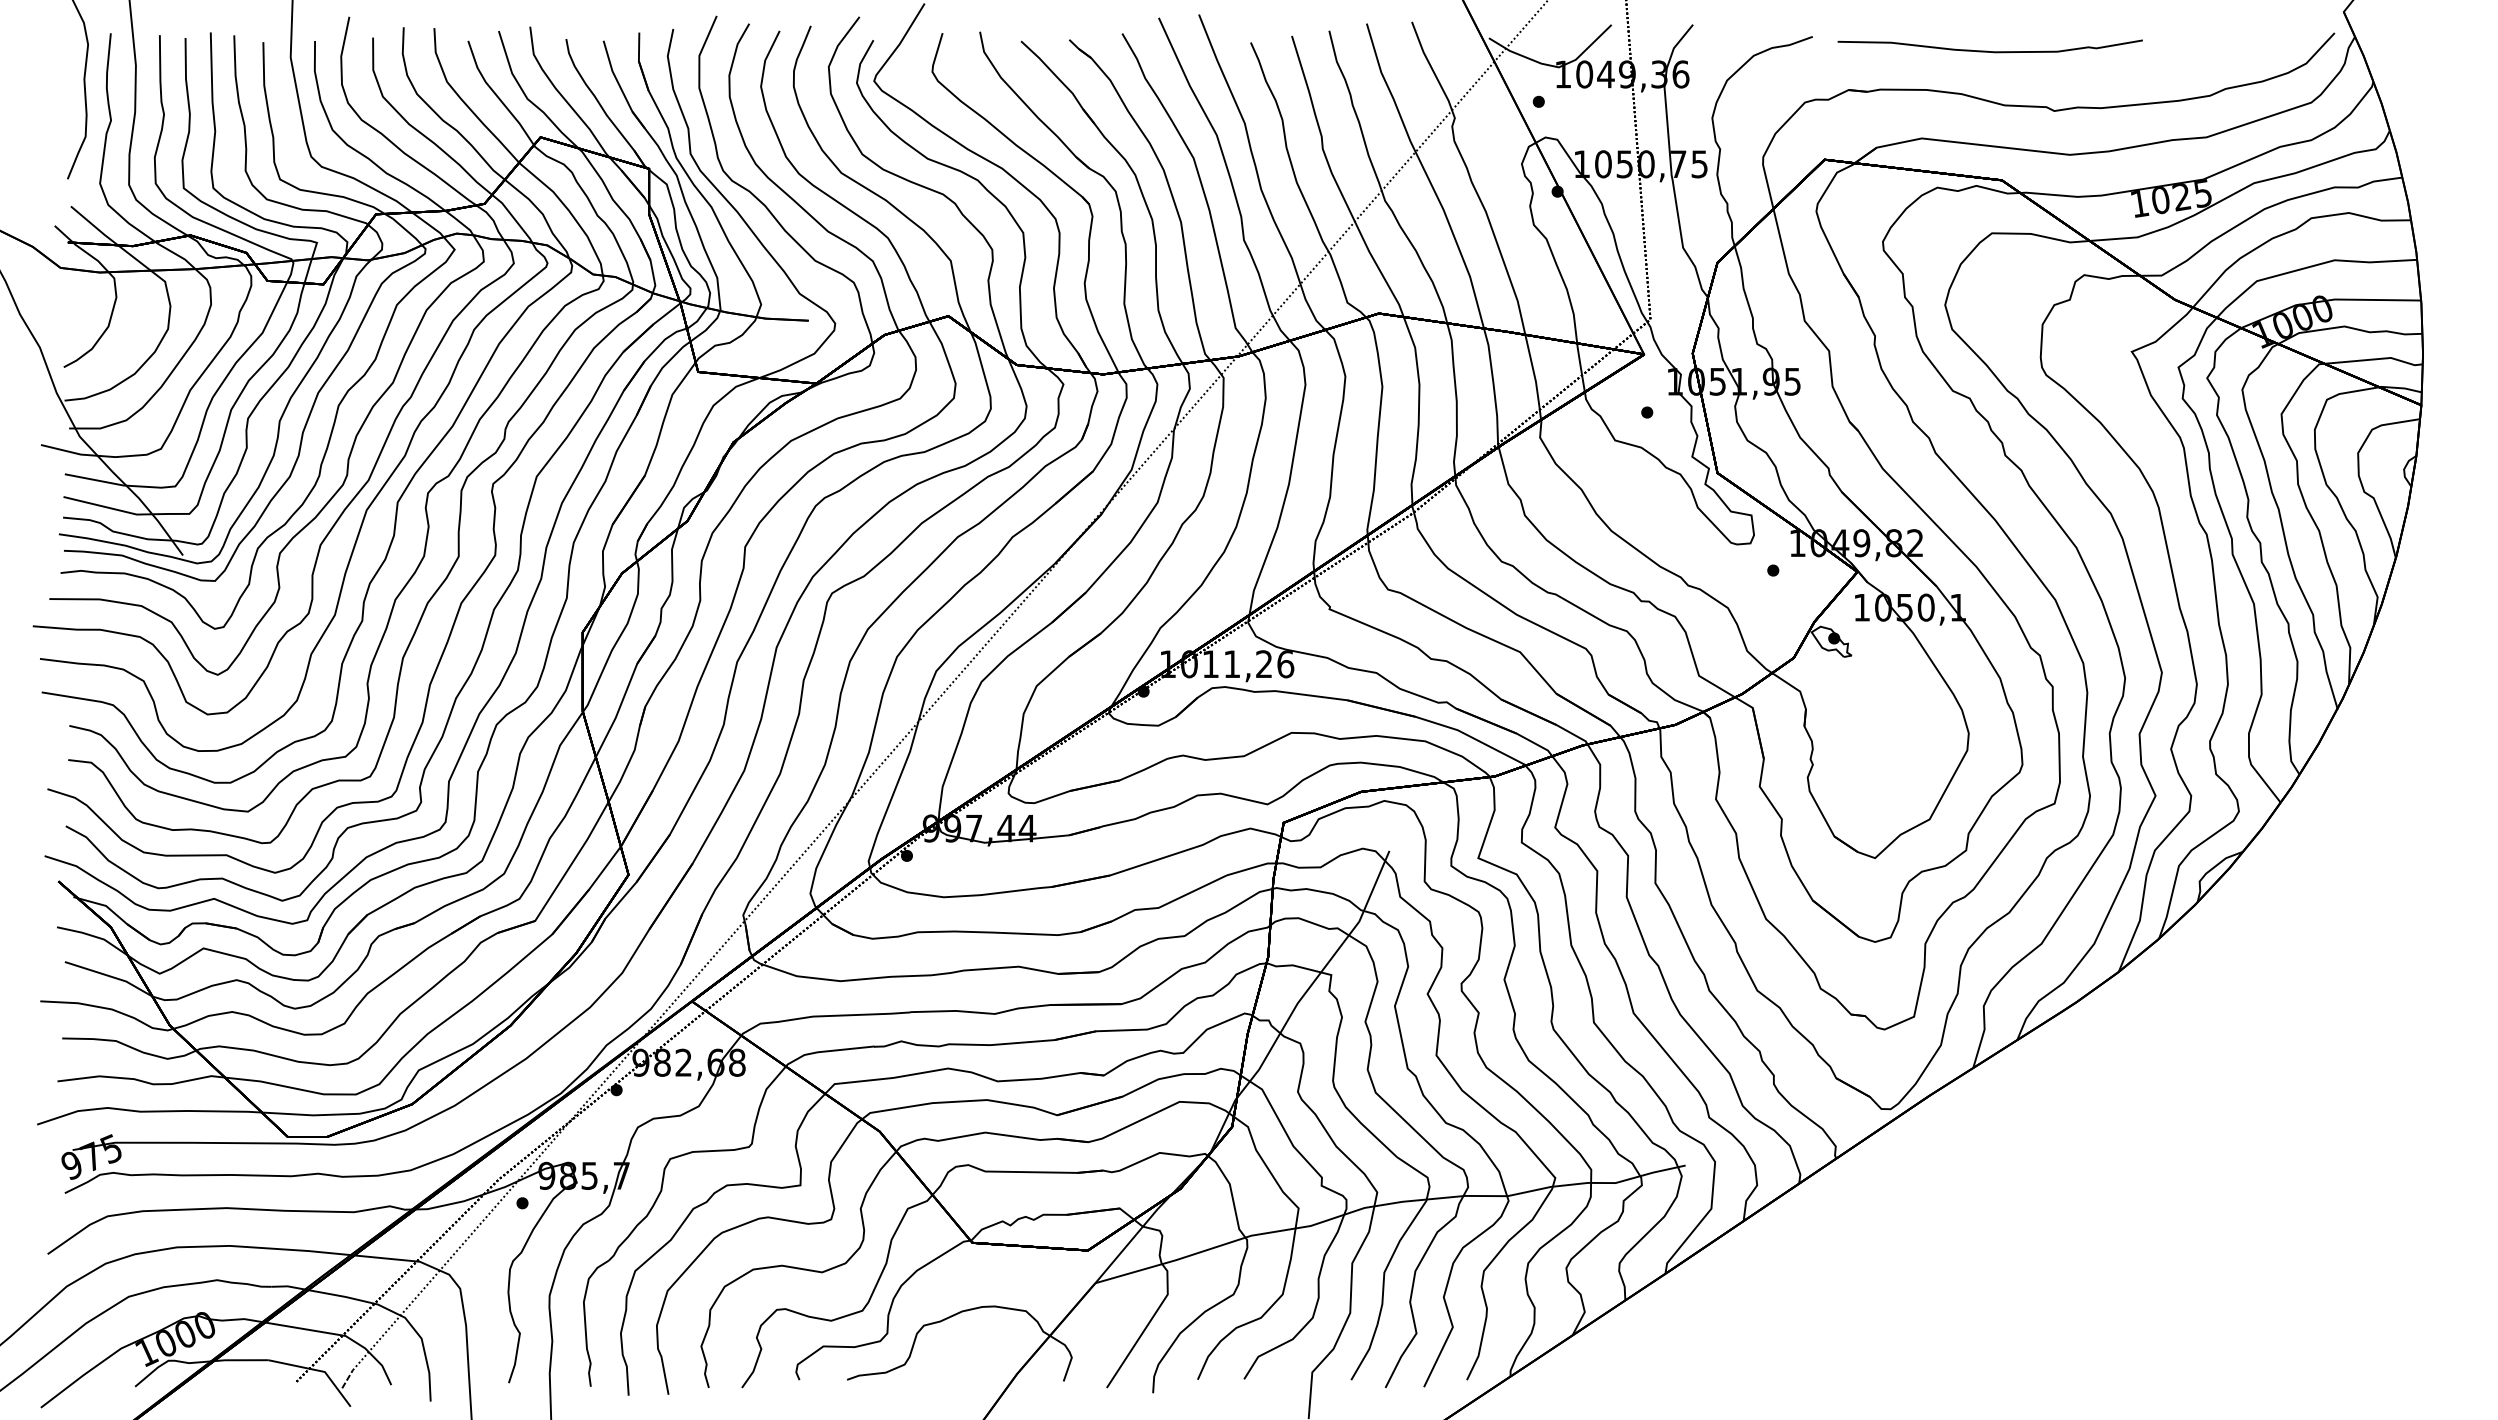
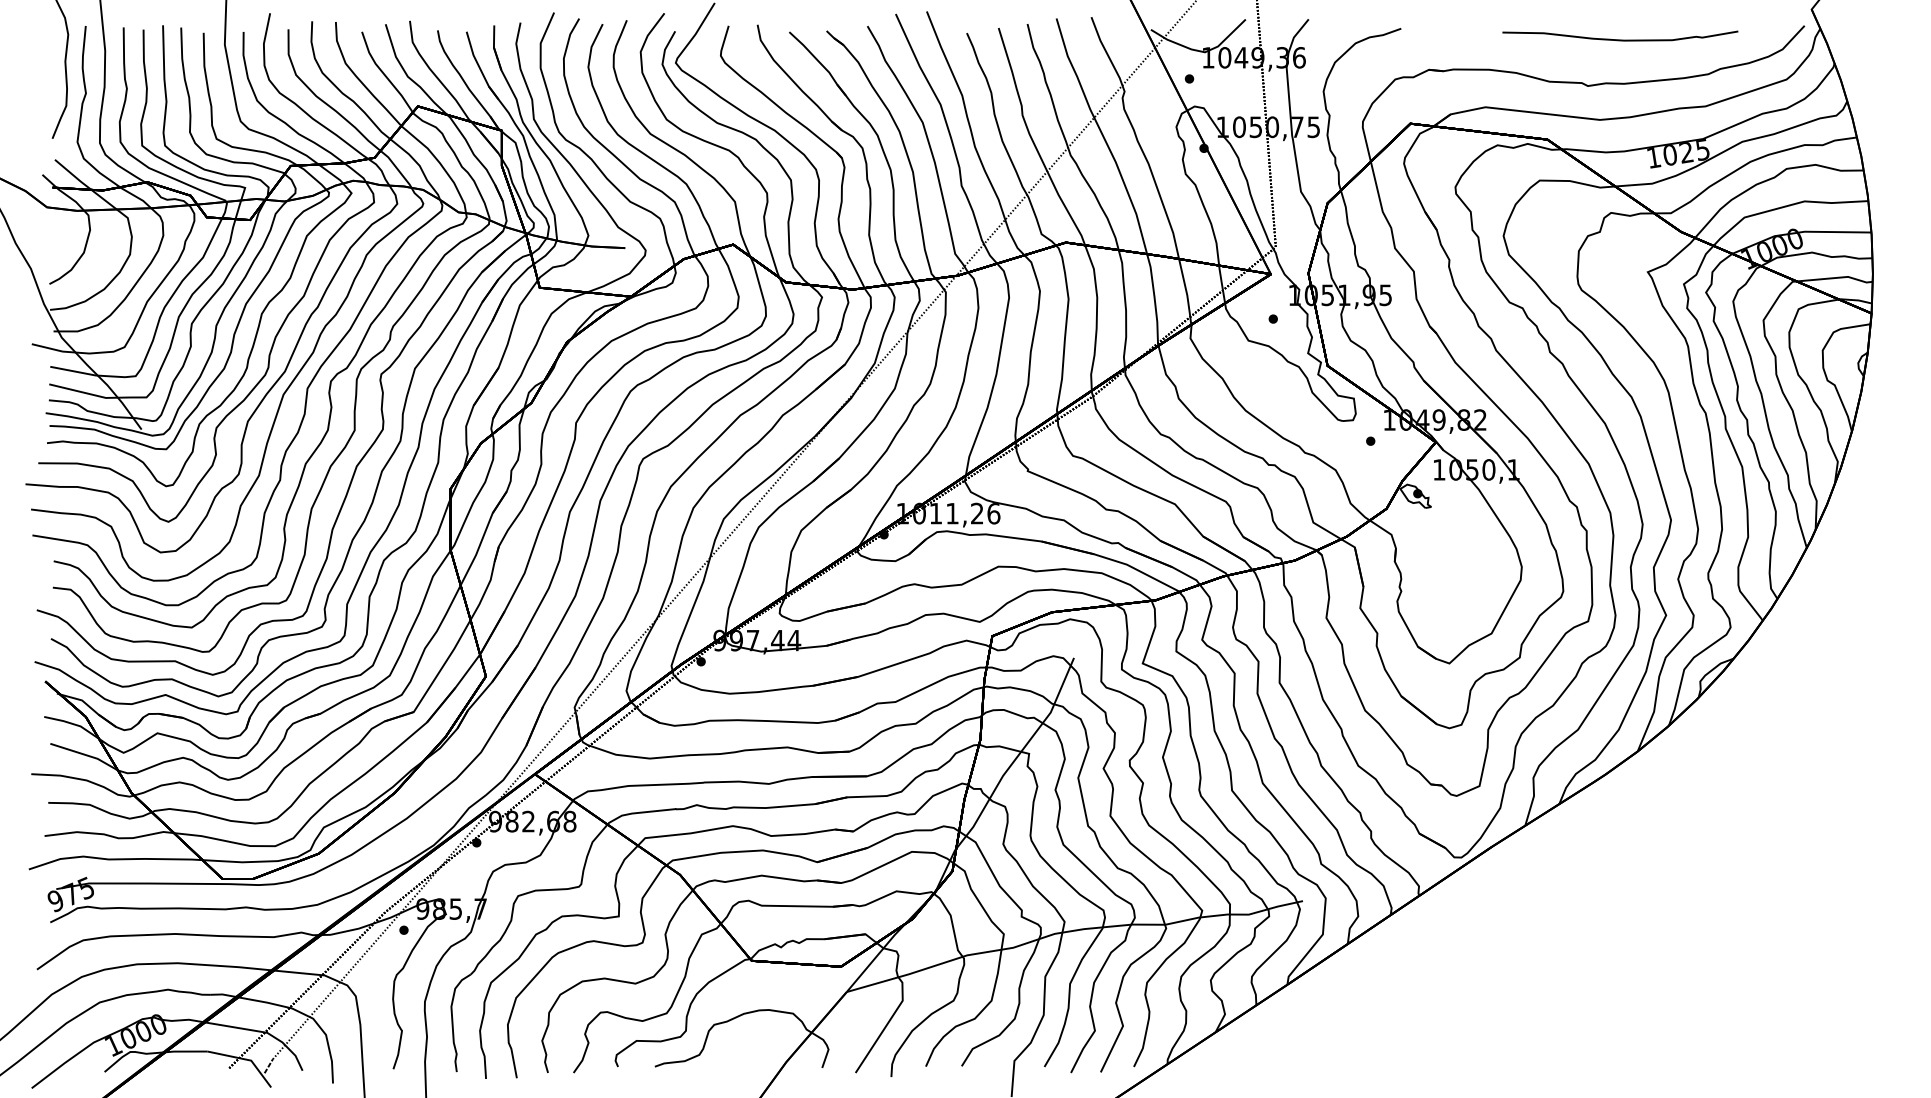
curve: (1987, 50) -> (1618, 39), moved

